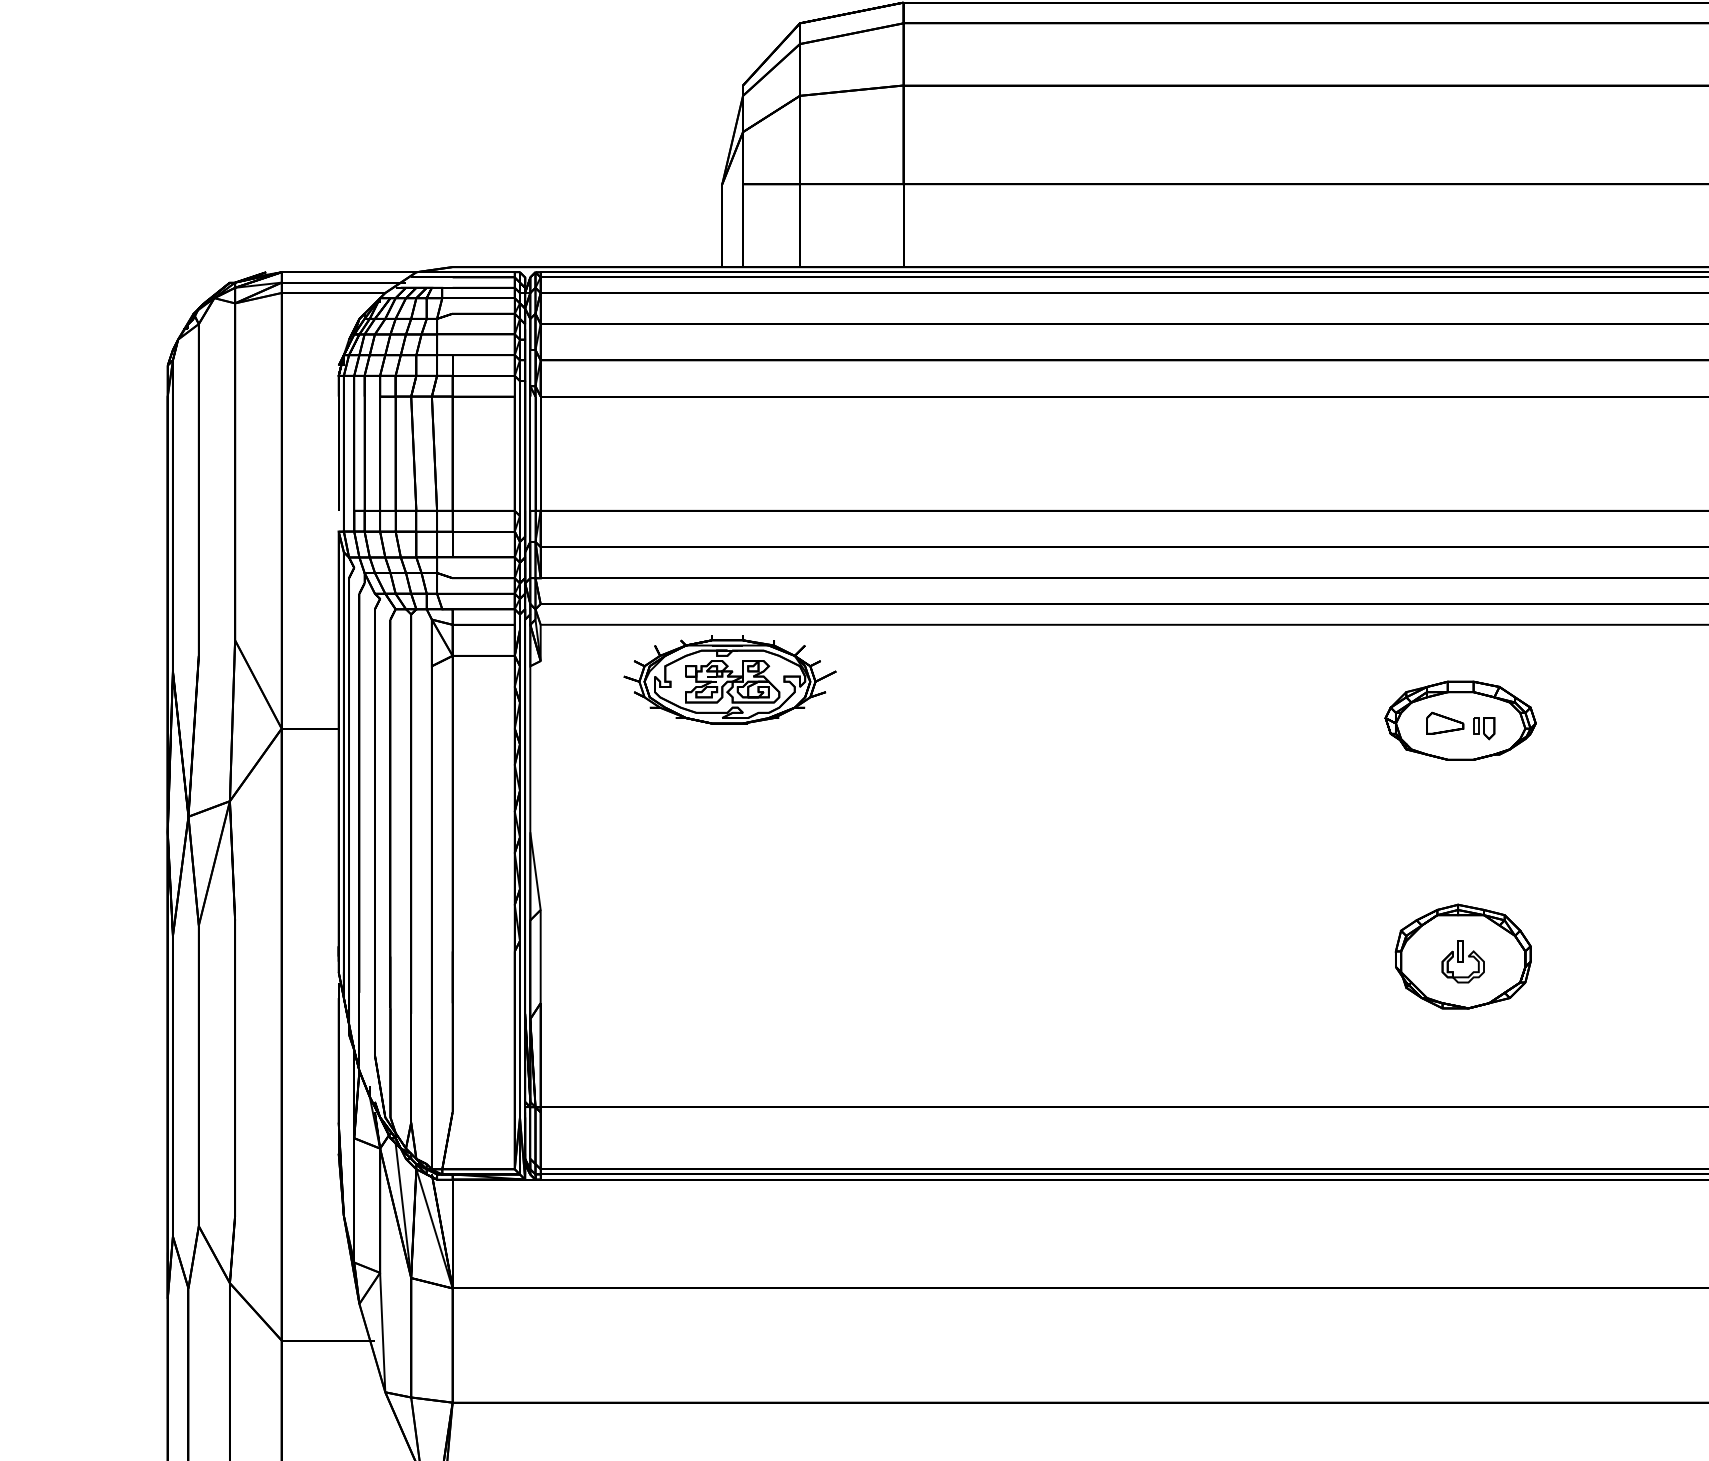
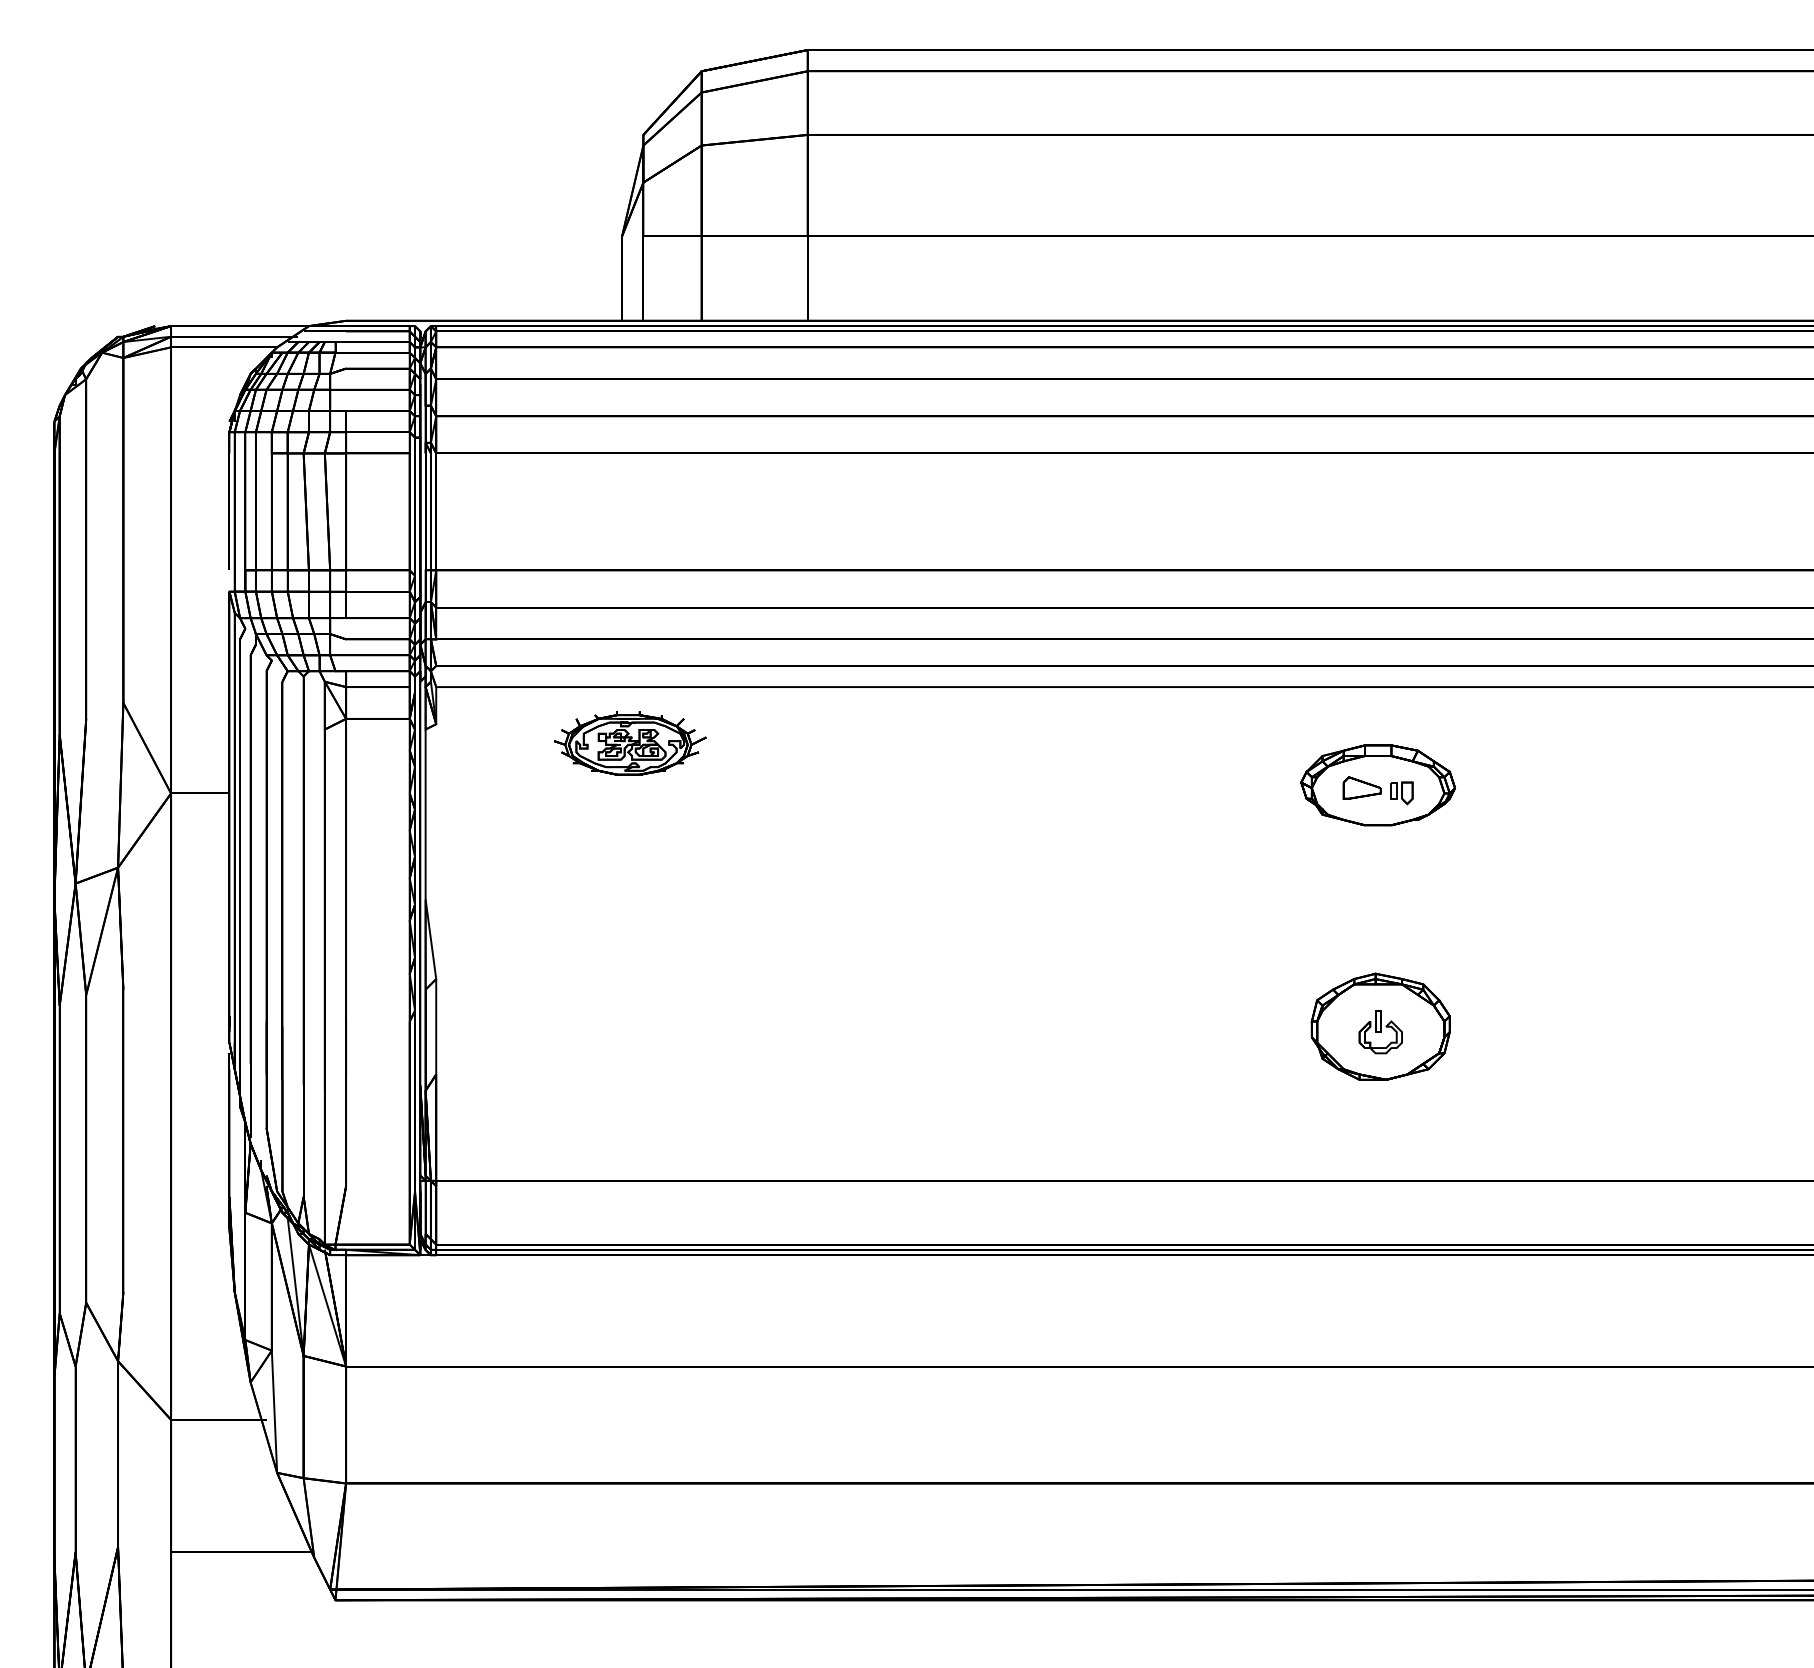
part: (730, 679) -> (630, 743), size x0.7

